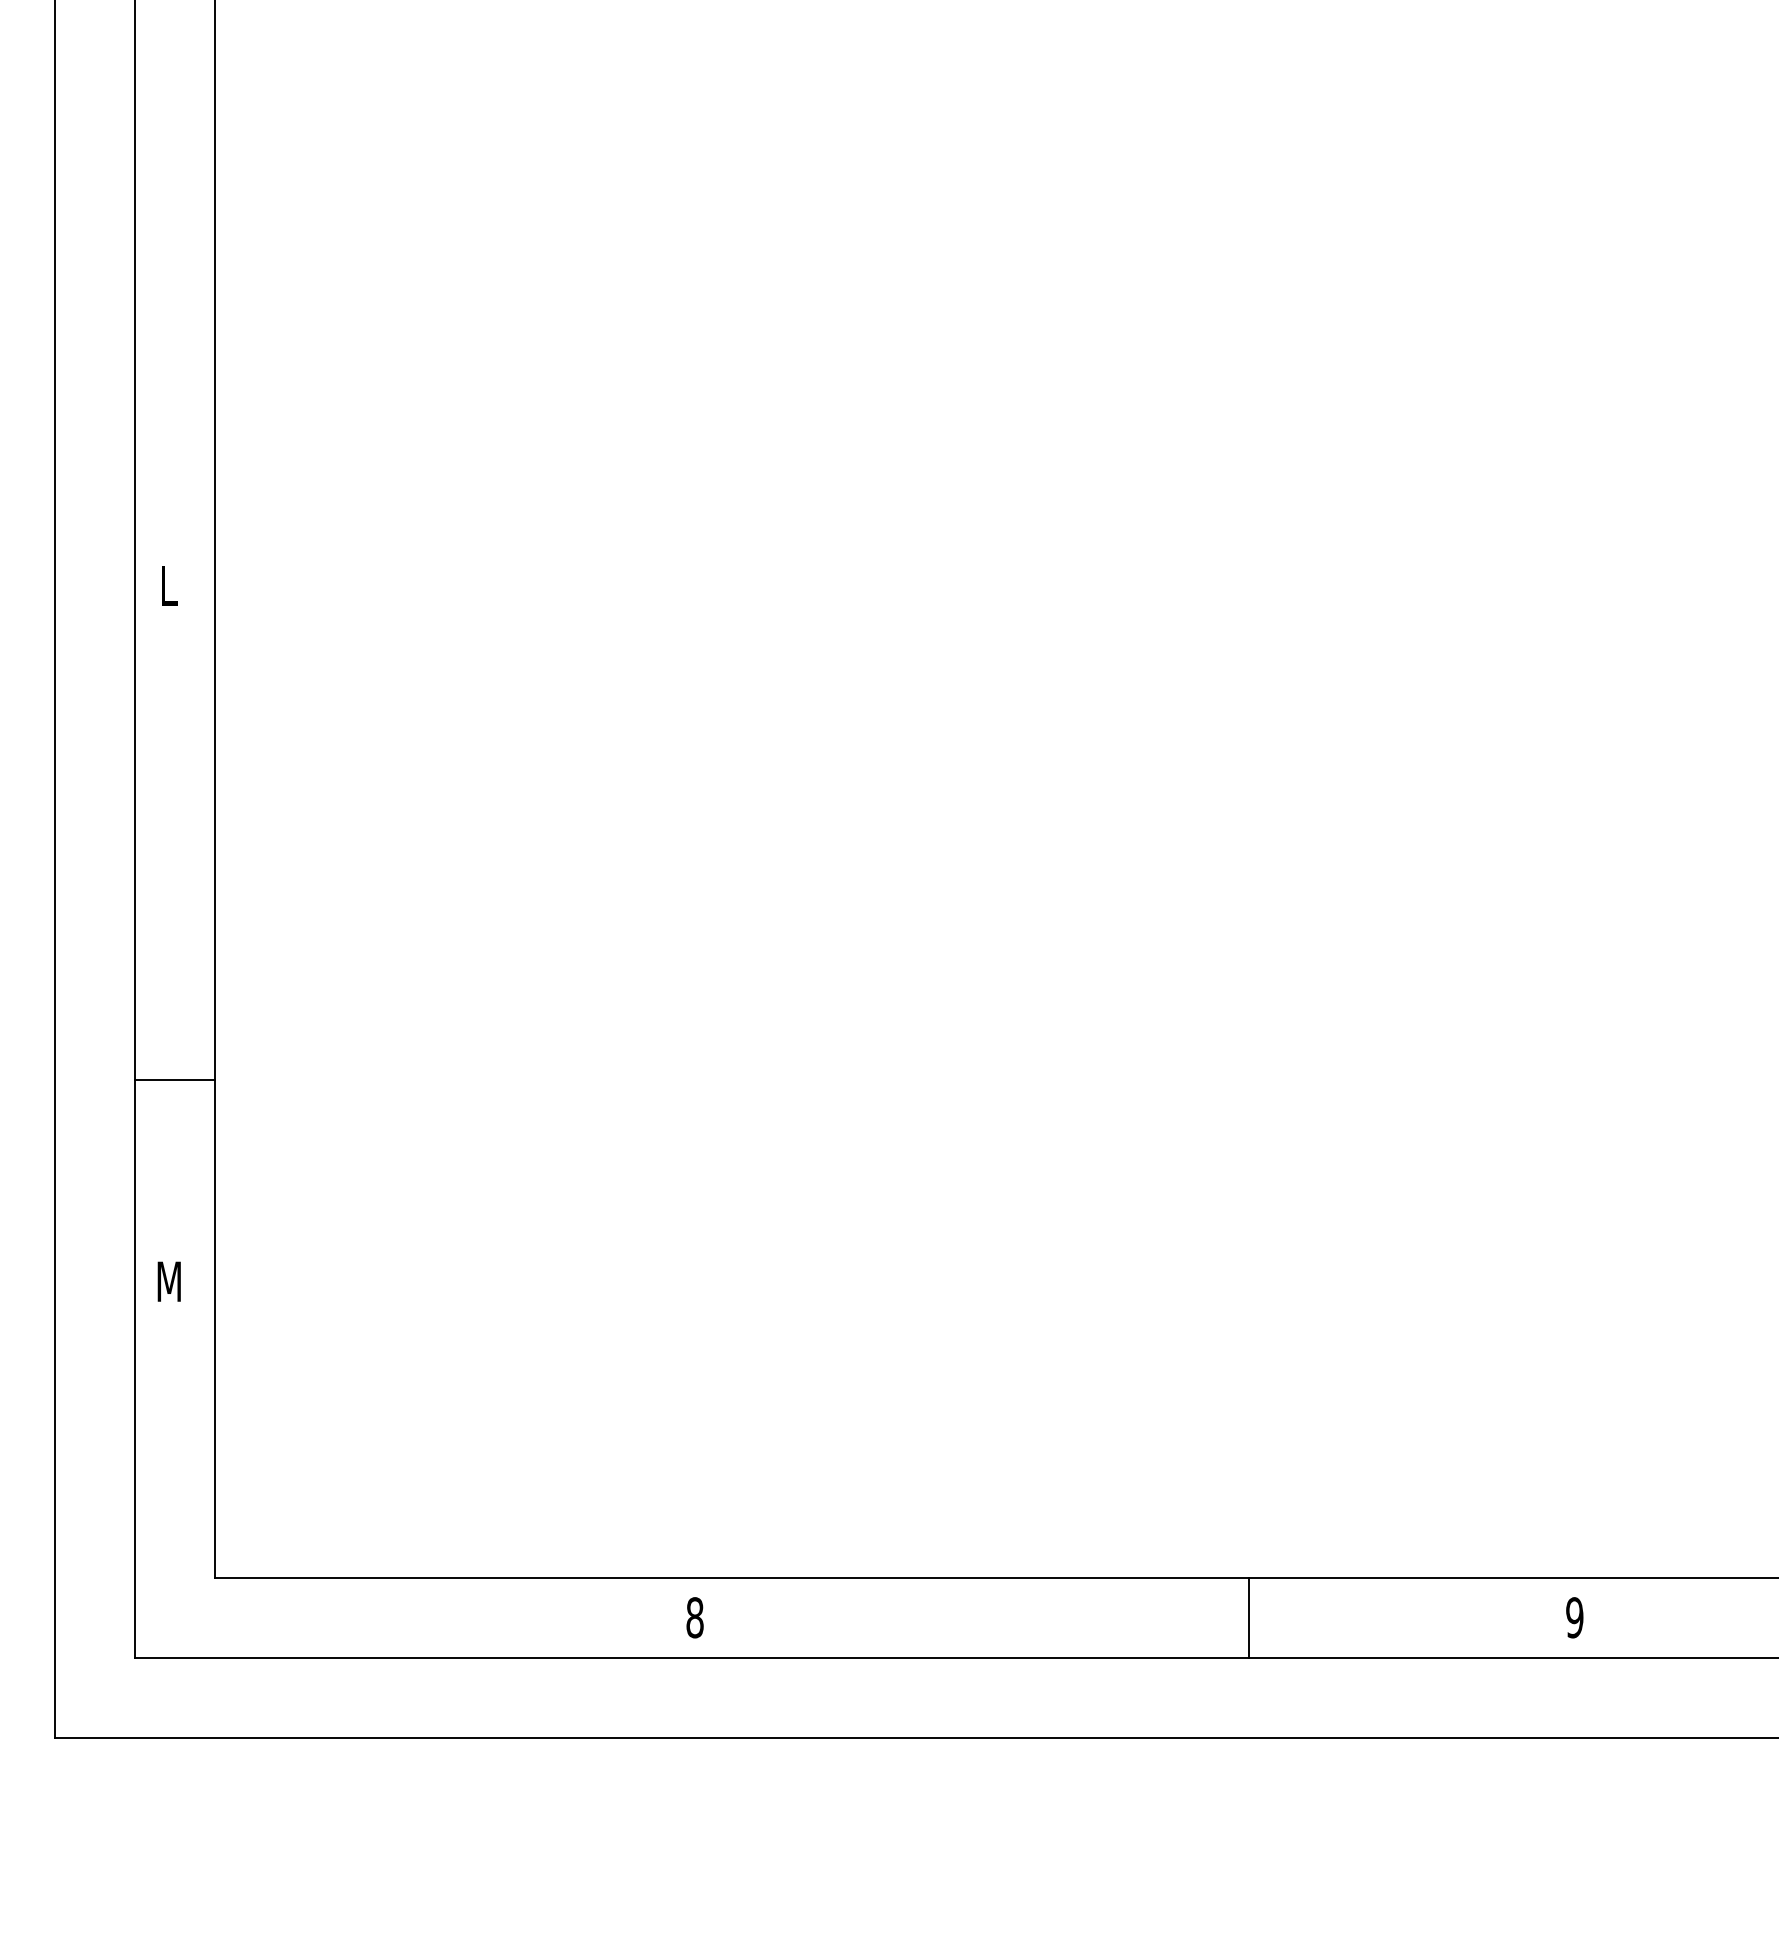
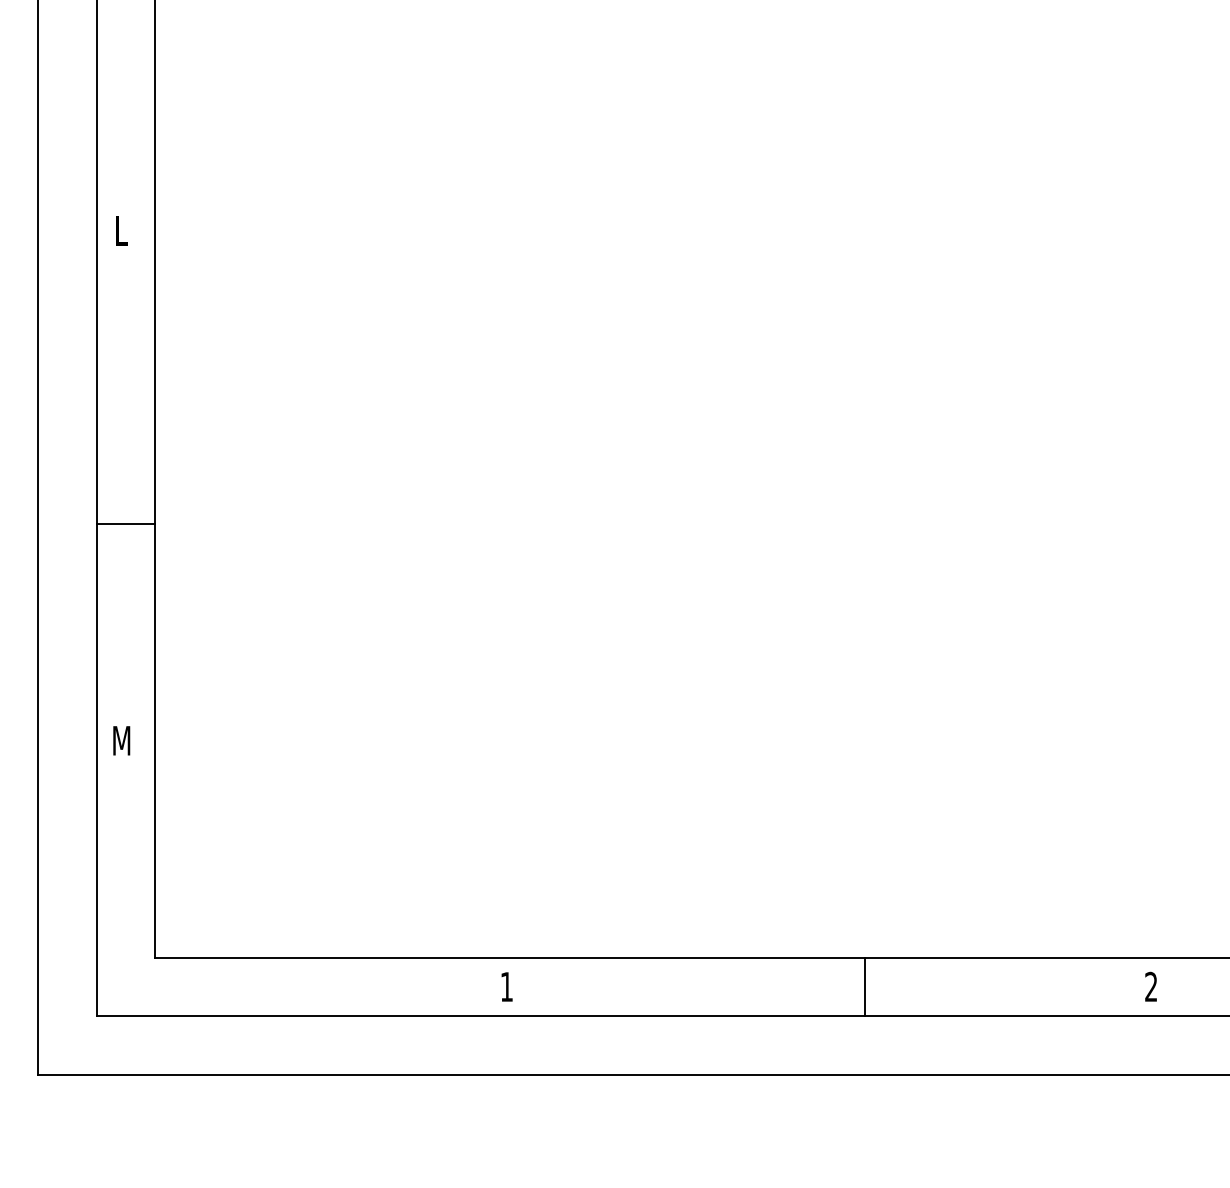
line: (175, 1079) -> (126, 523), moved
text: (694, 1617) -> (506, 986), 8 -> 1
line: (1249, 1617) -> (864, 986), moved
text: (1574, 1617) -> (1151, 986), 9 -> 2

